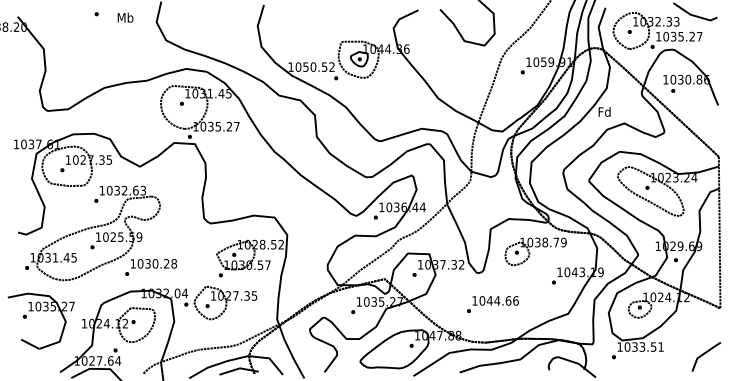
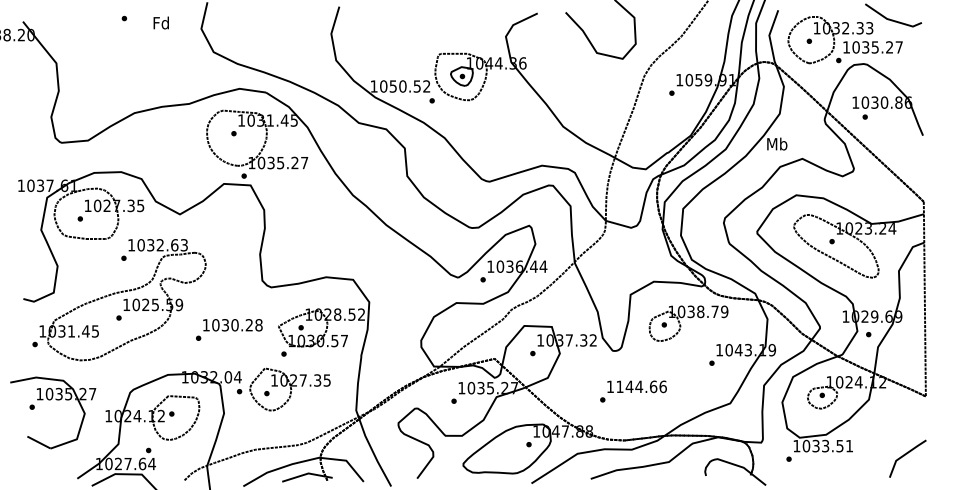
text: (125, 17) -> (161, 22), Mb -> Fd
text: (604, 111) -> (777, 143), Fd -> Mb
text: (151, 267) -> (229, 329), moved
text: (482, 300) -> (619, 386), 1044.66 -> 1144.66

